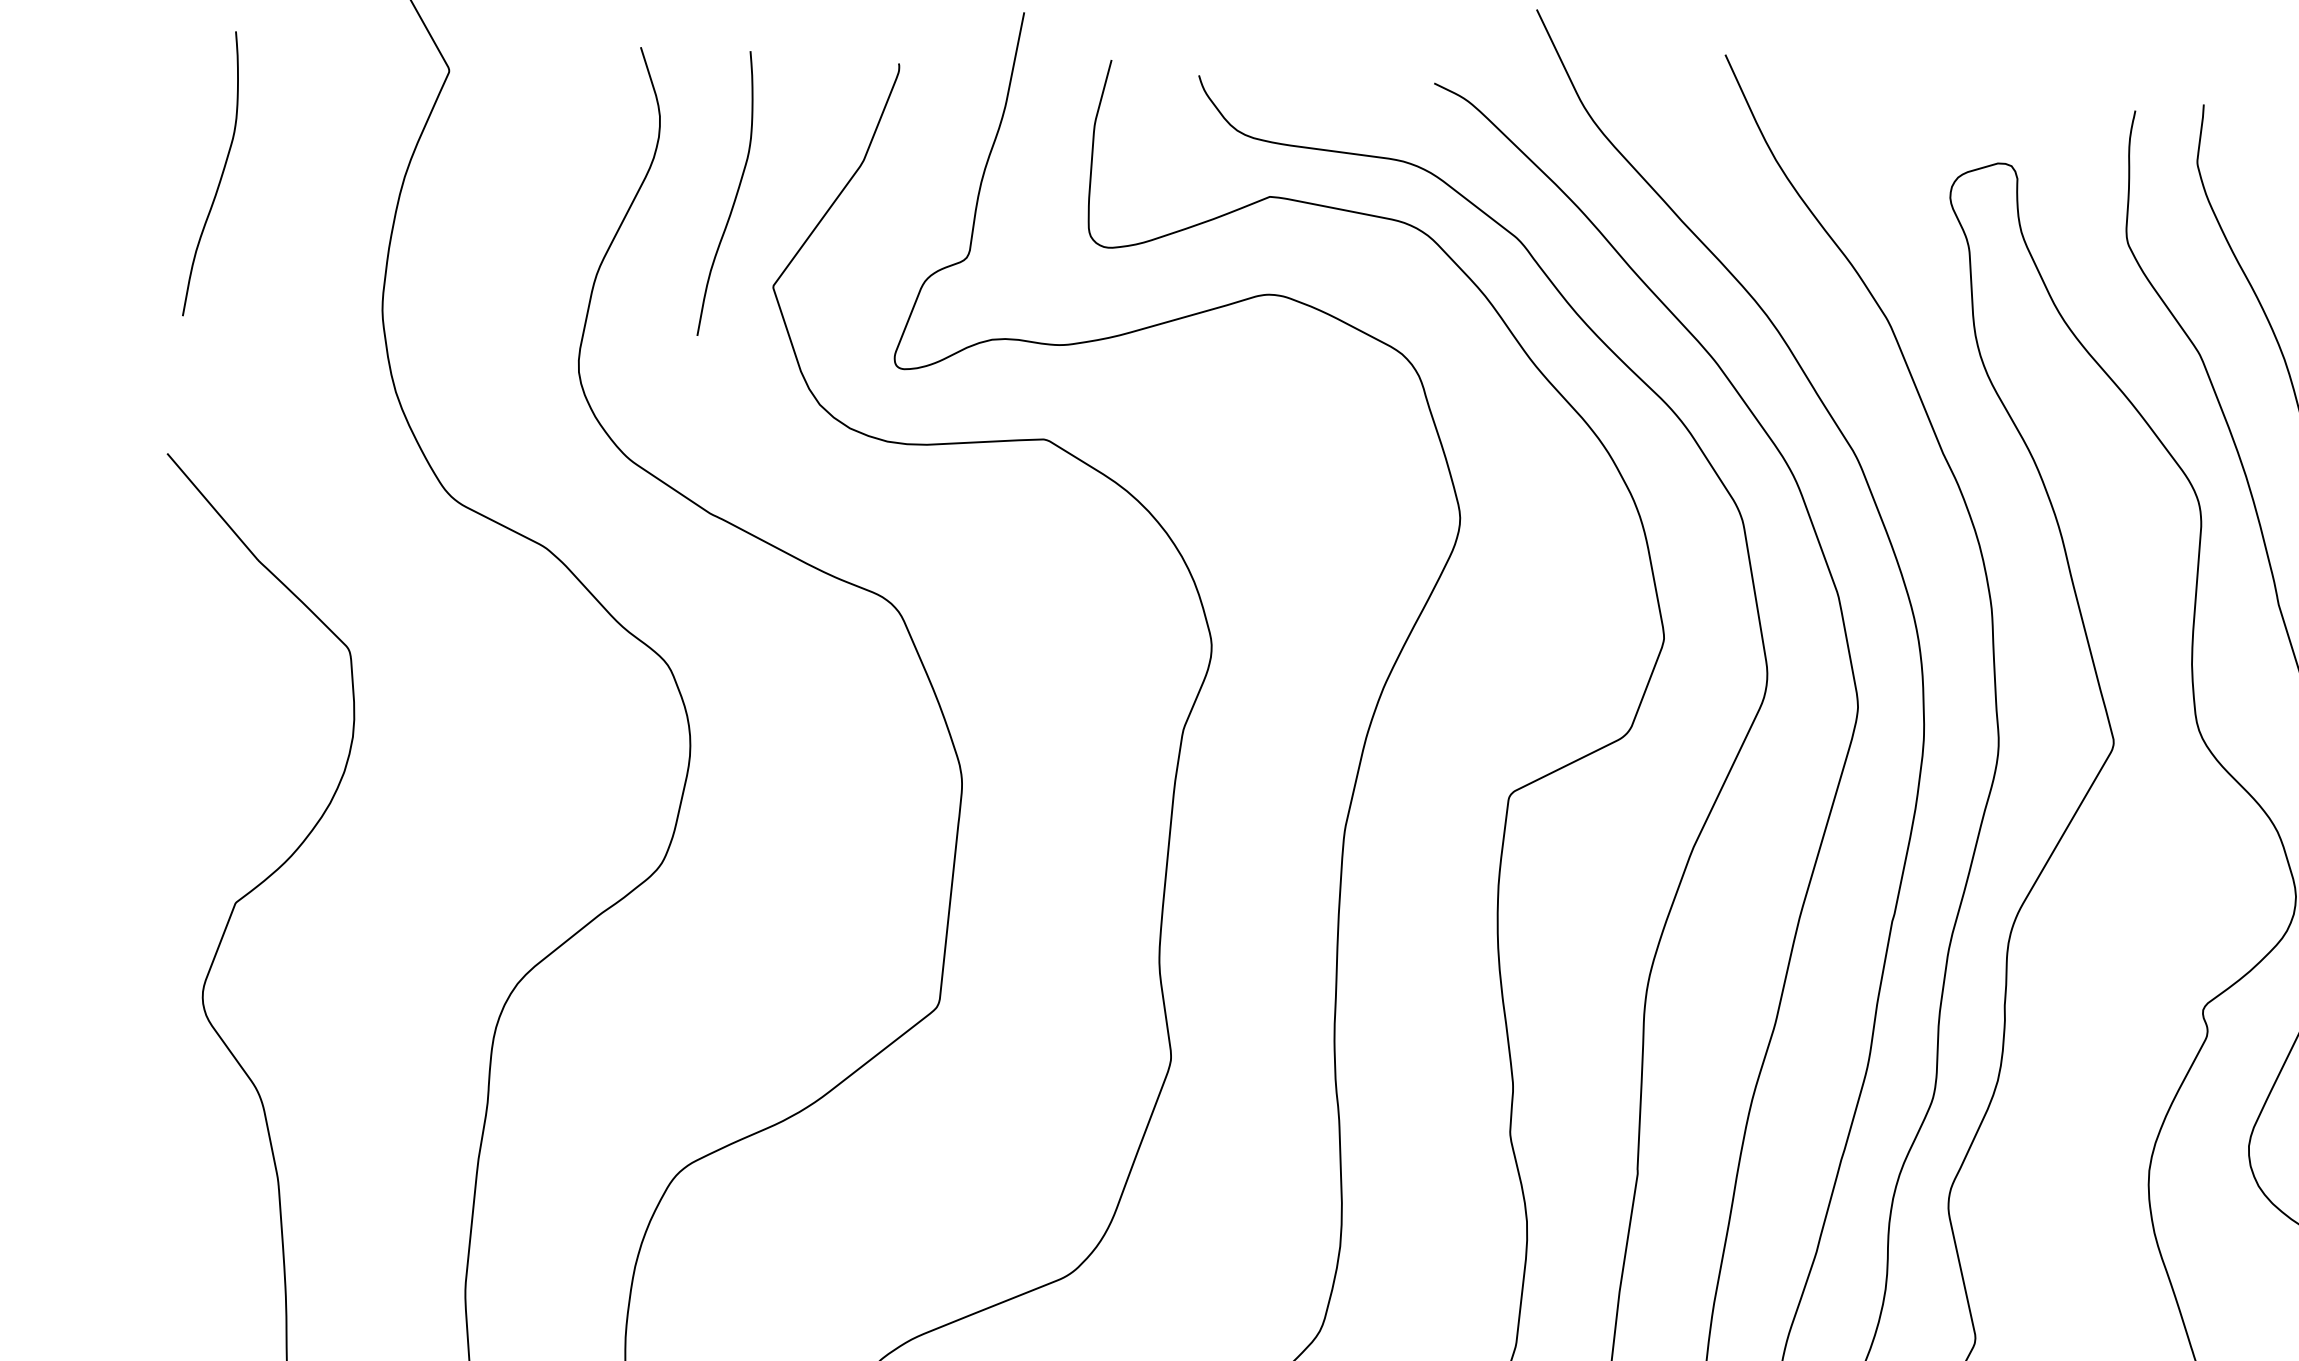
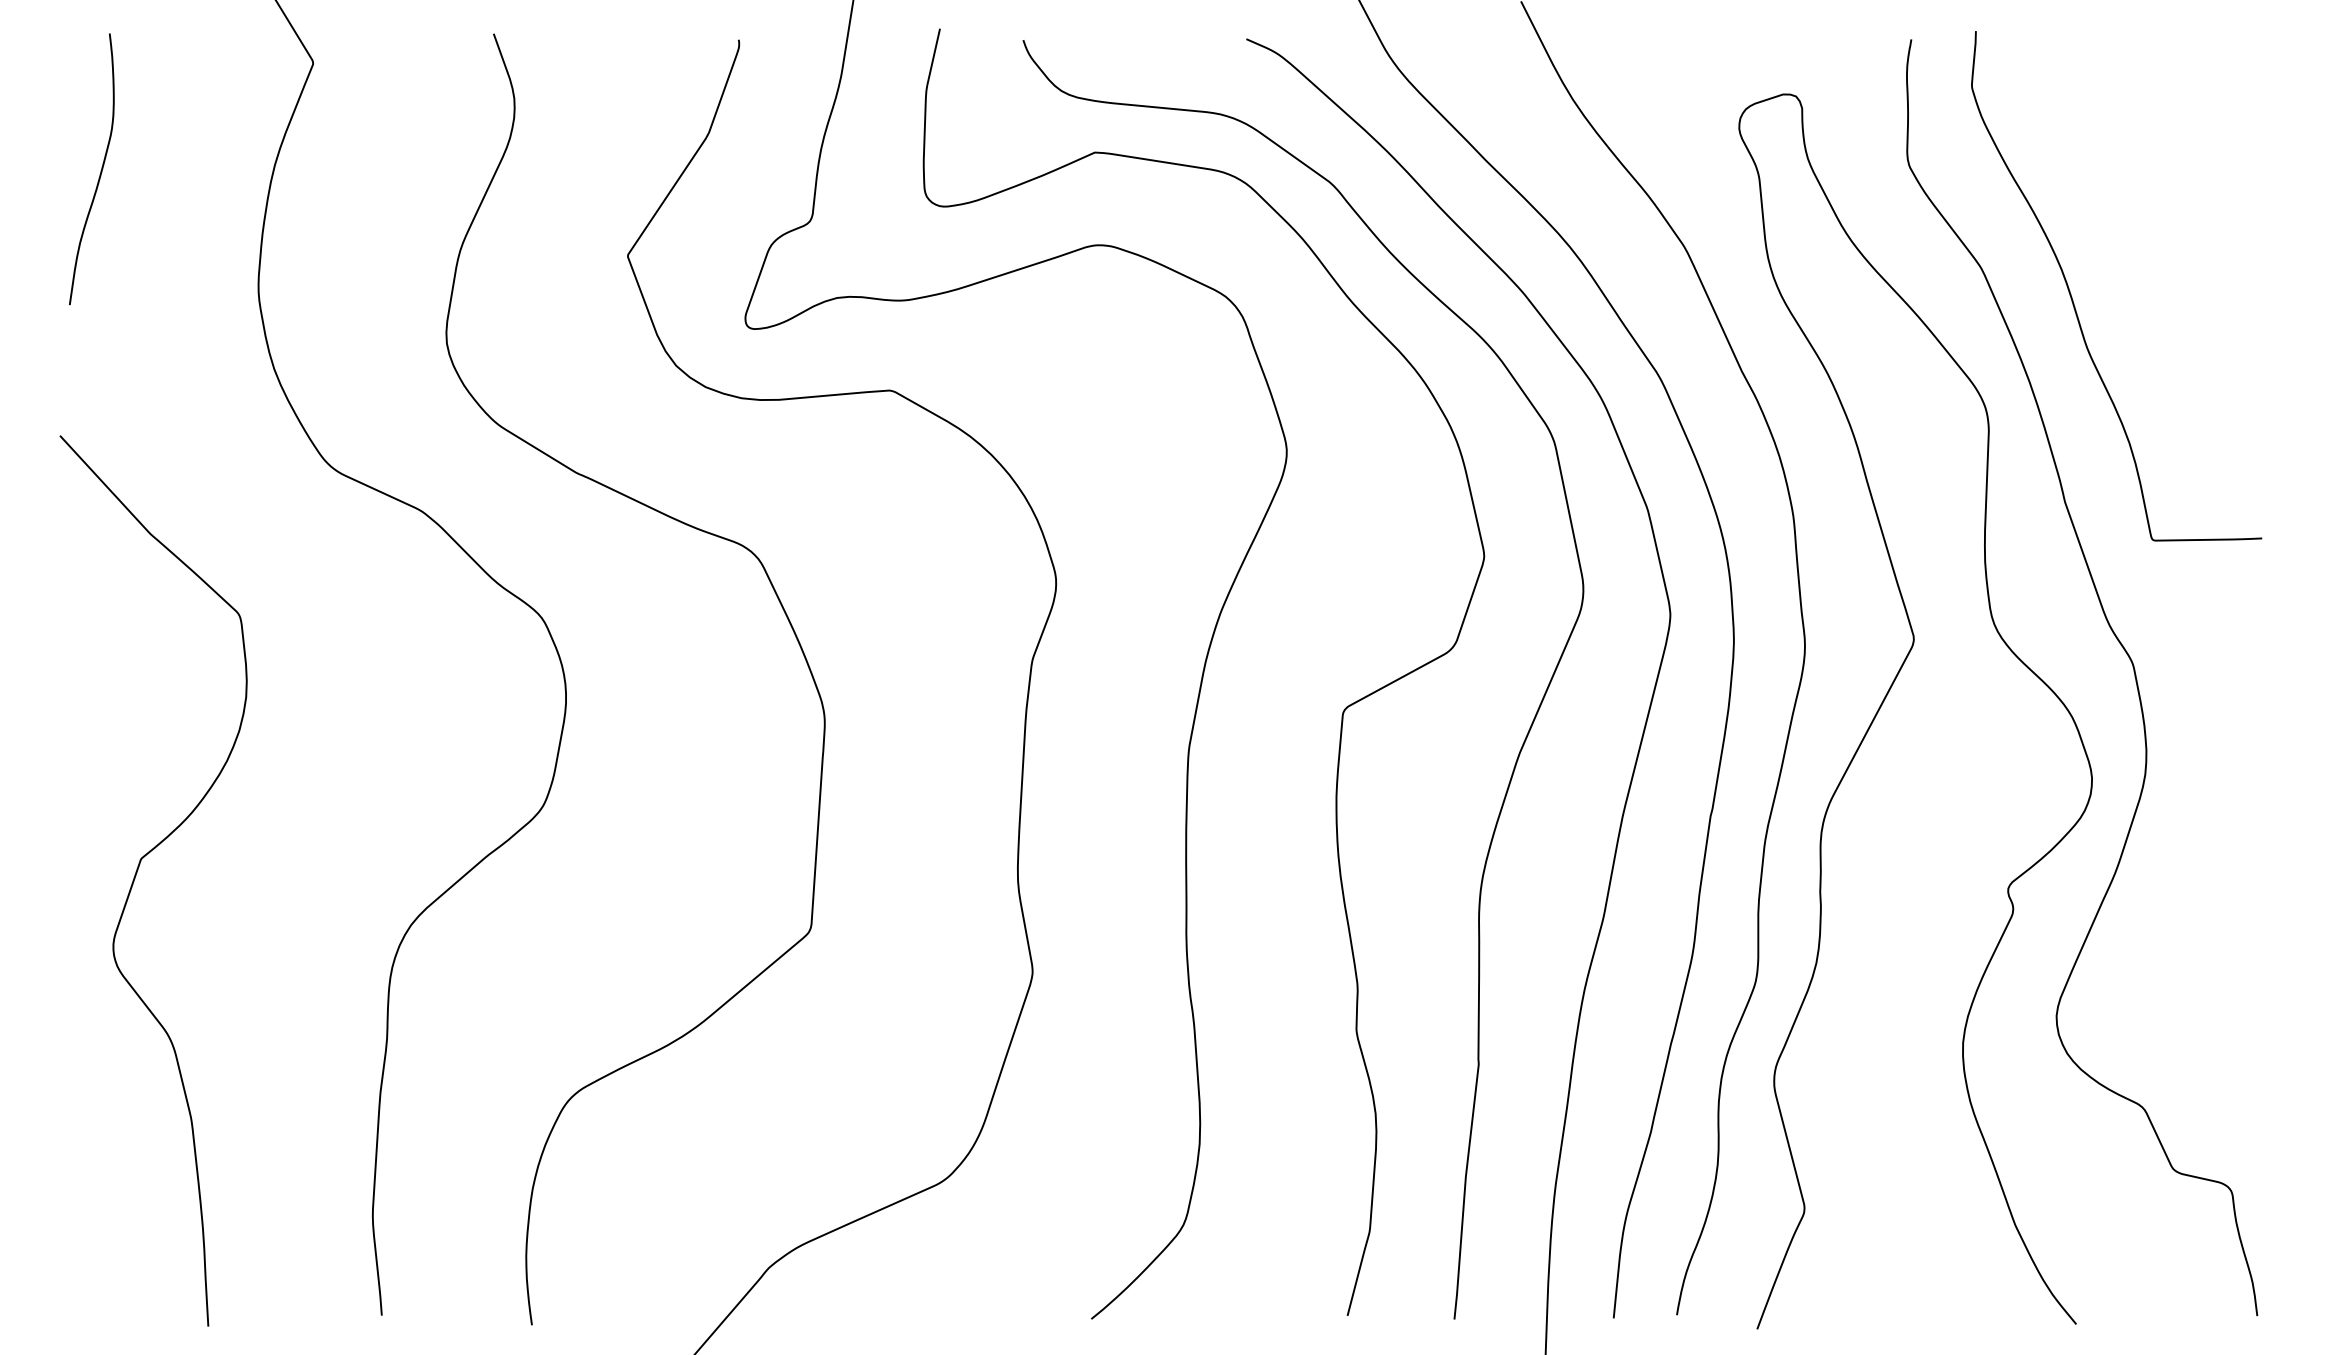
curve: (735, 195) -> (588, 170), removed

